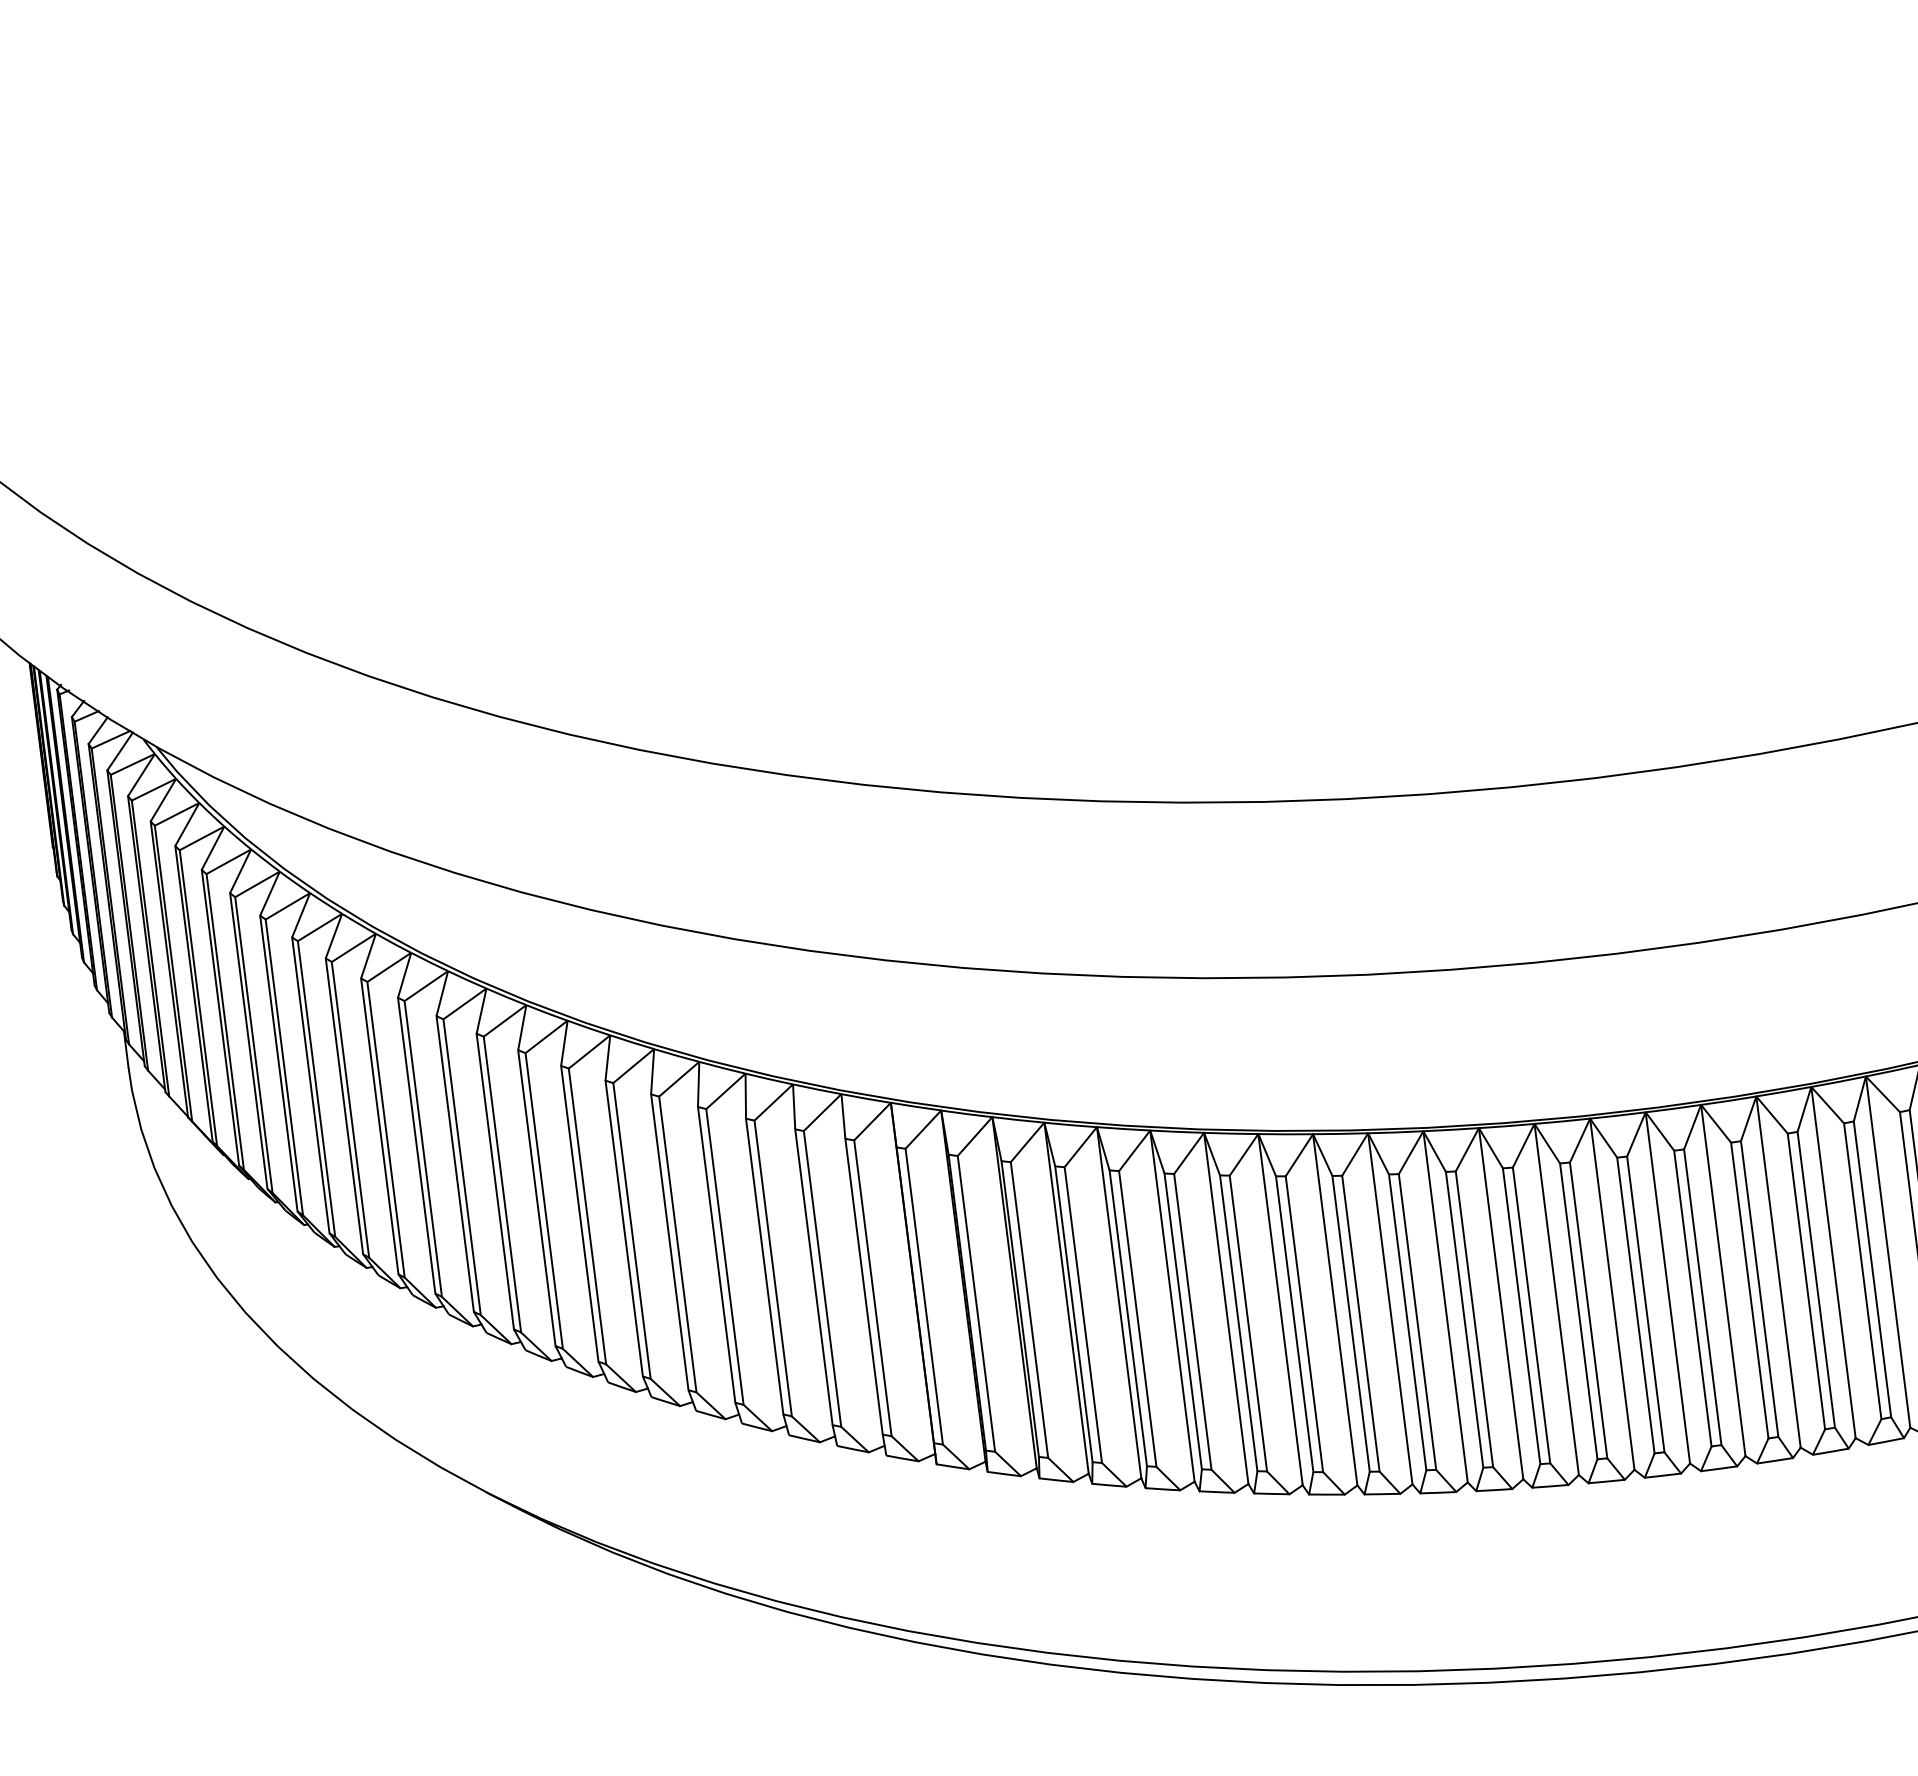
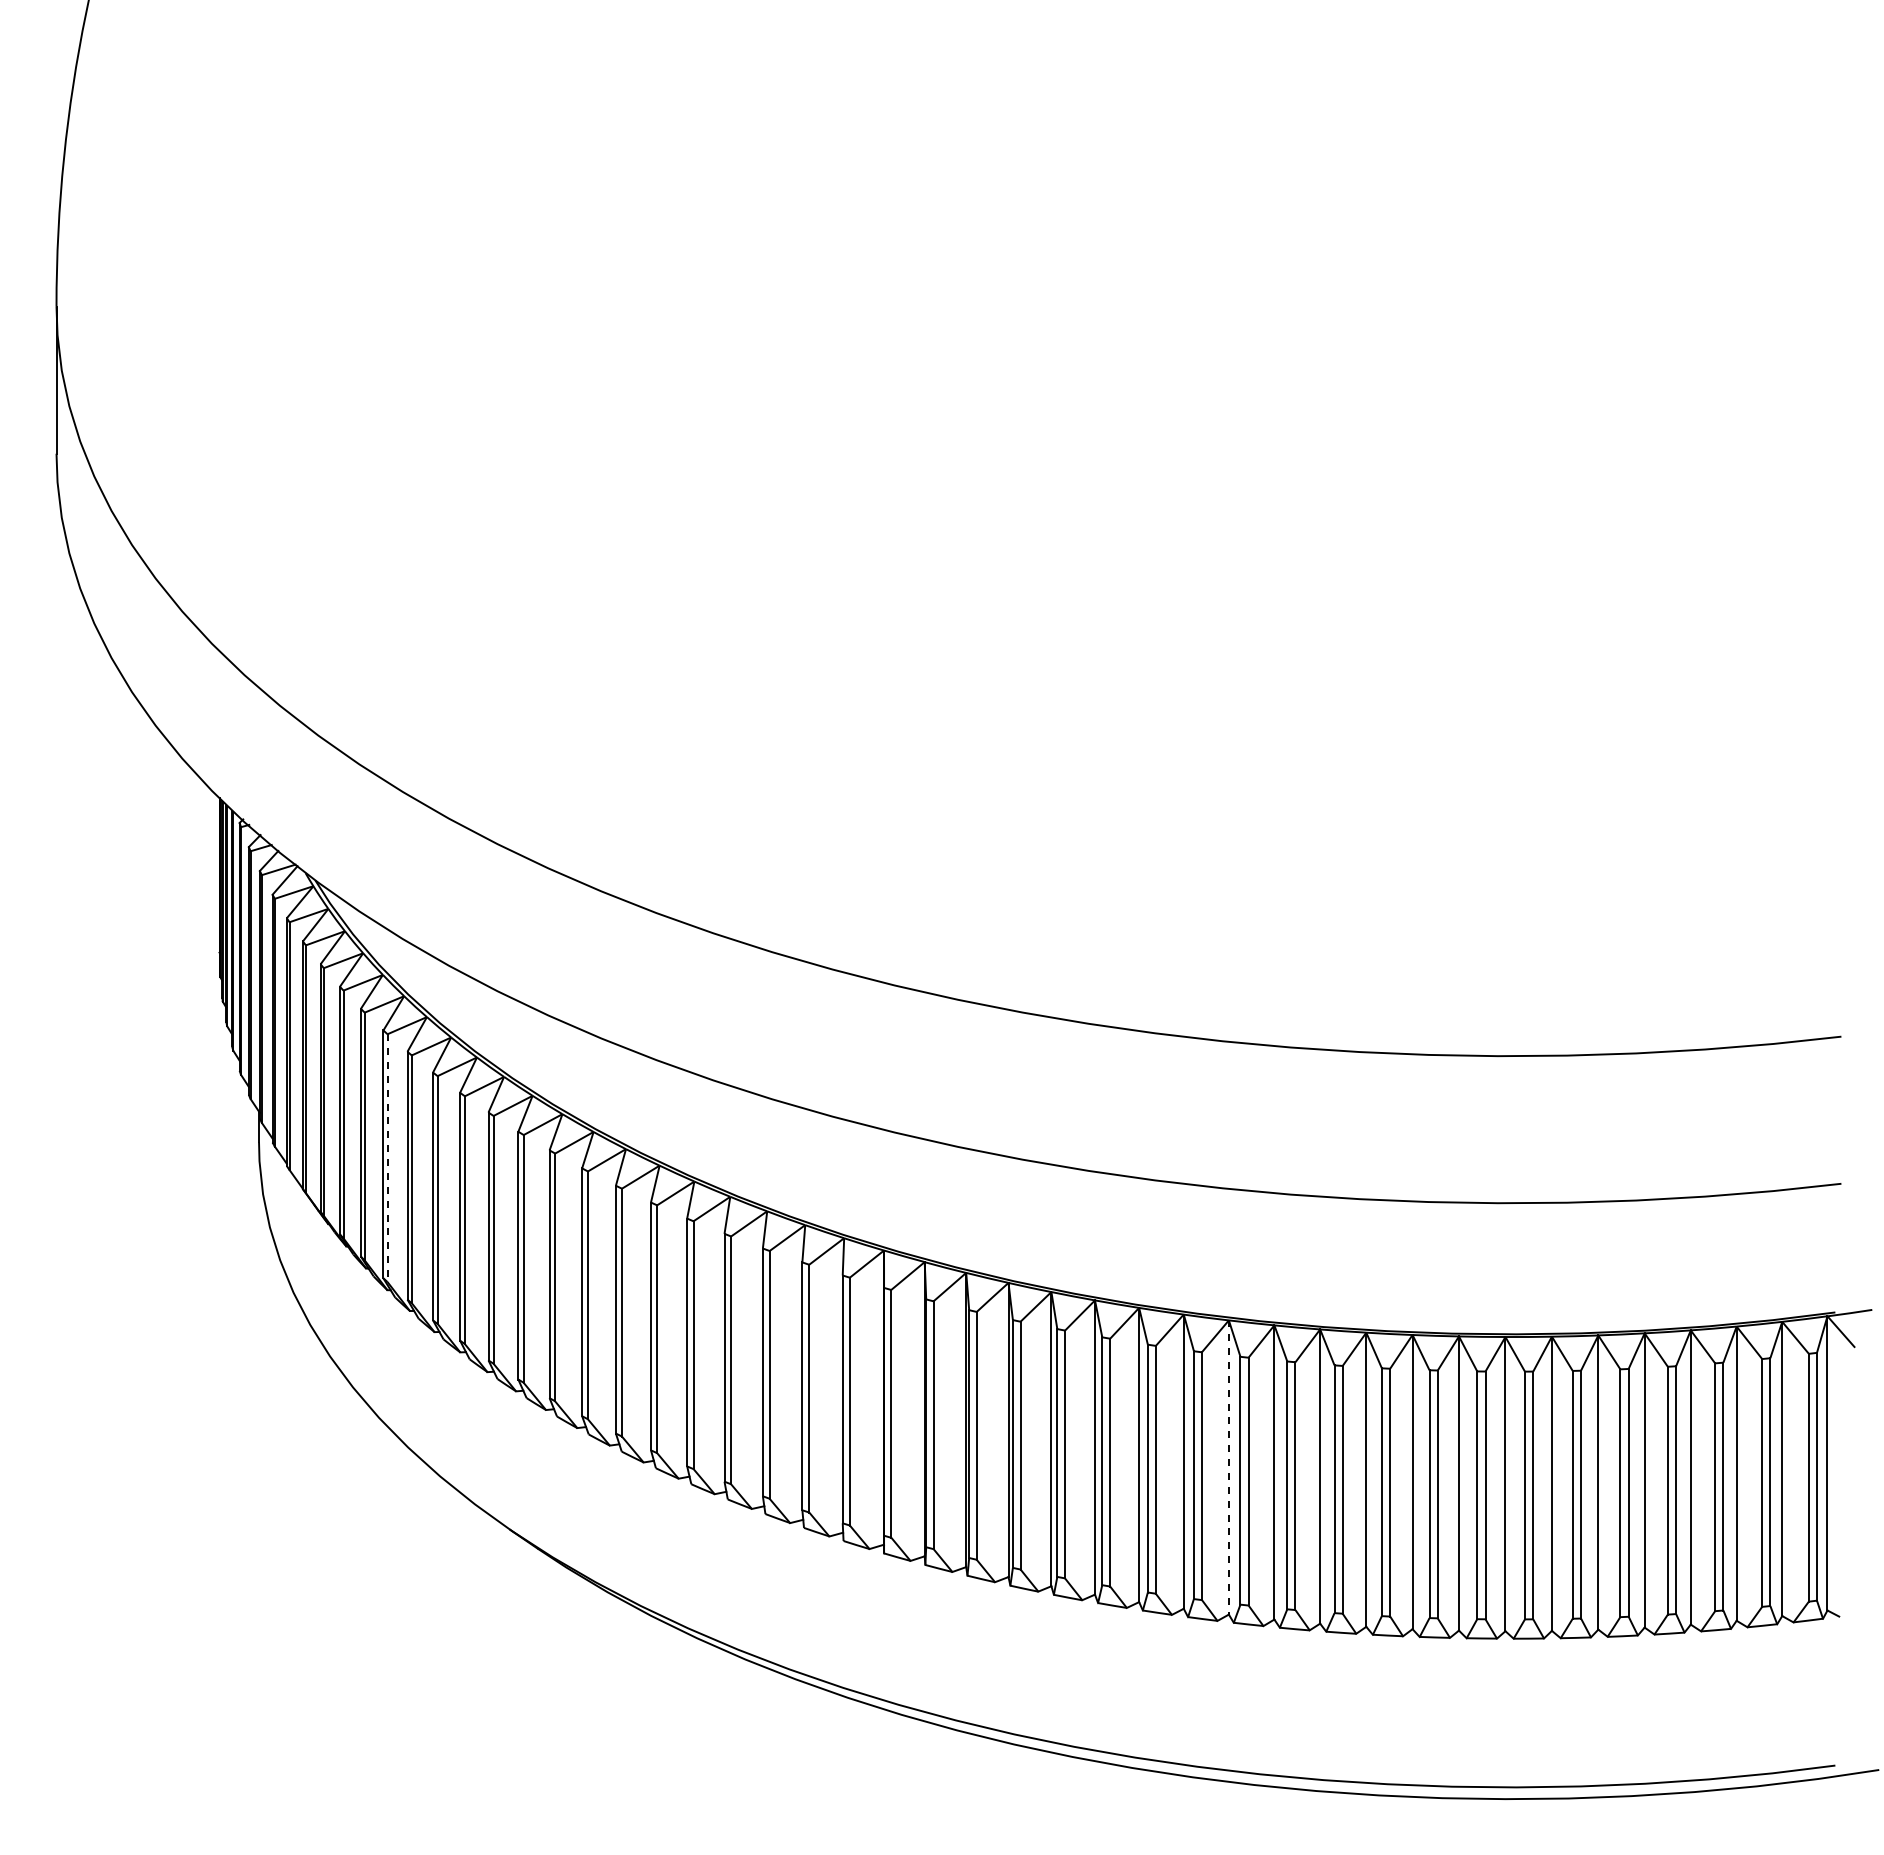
line: (284, 1067) -> (387, 1158), solid -> dashed
line: (1334, 1311) -> (1228, 1468), solid -> dashed

